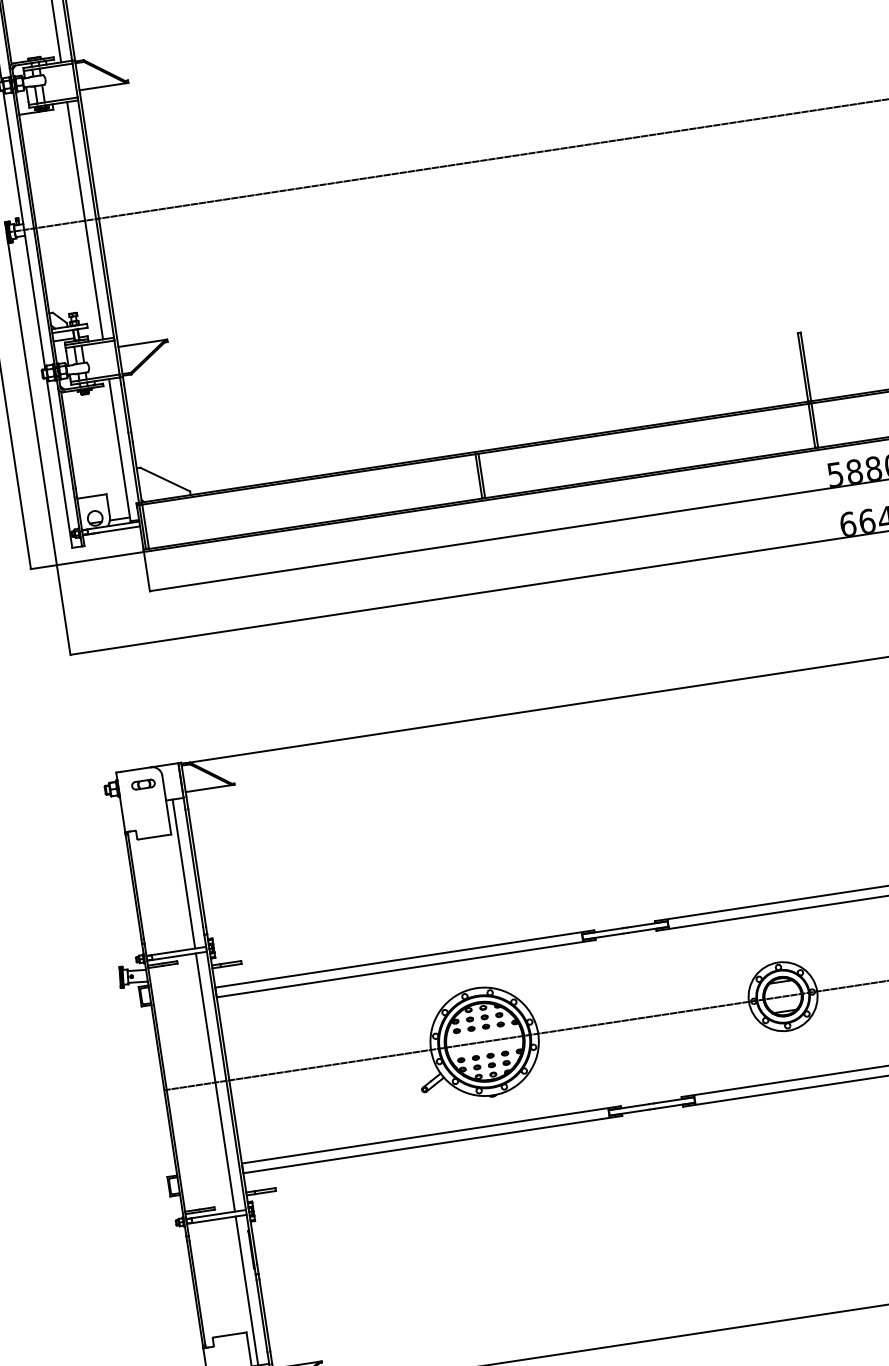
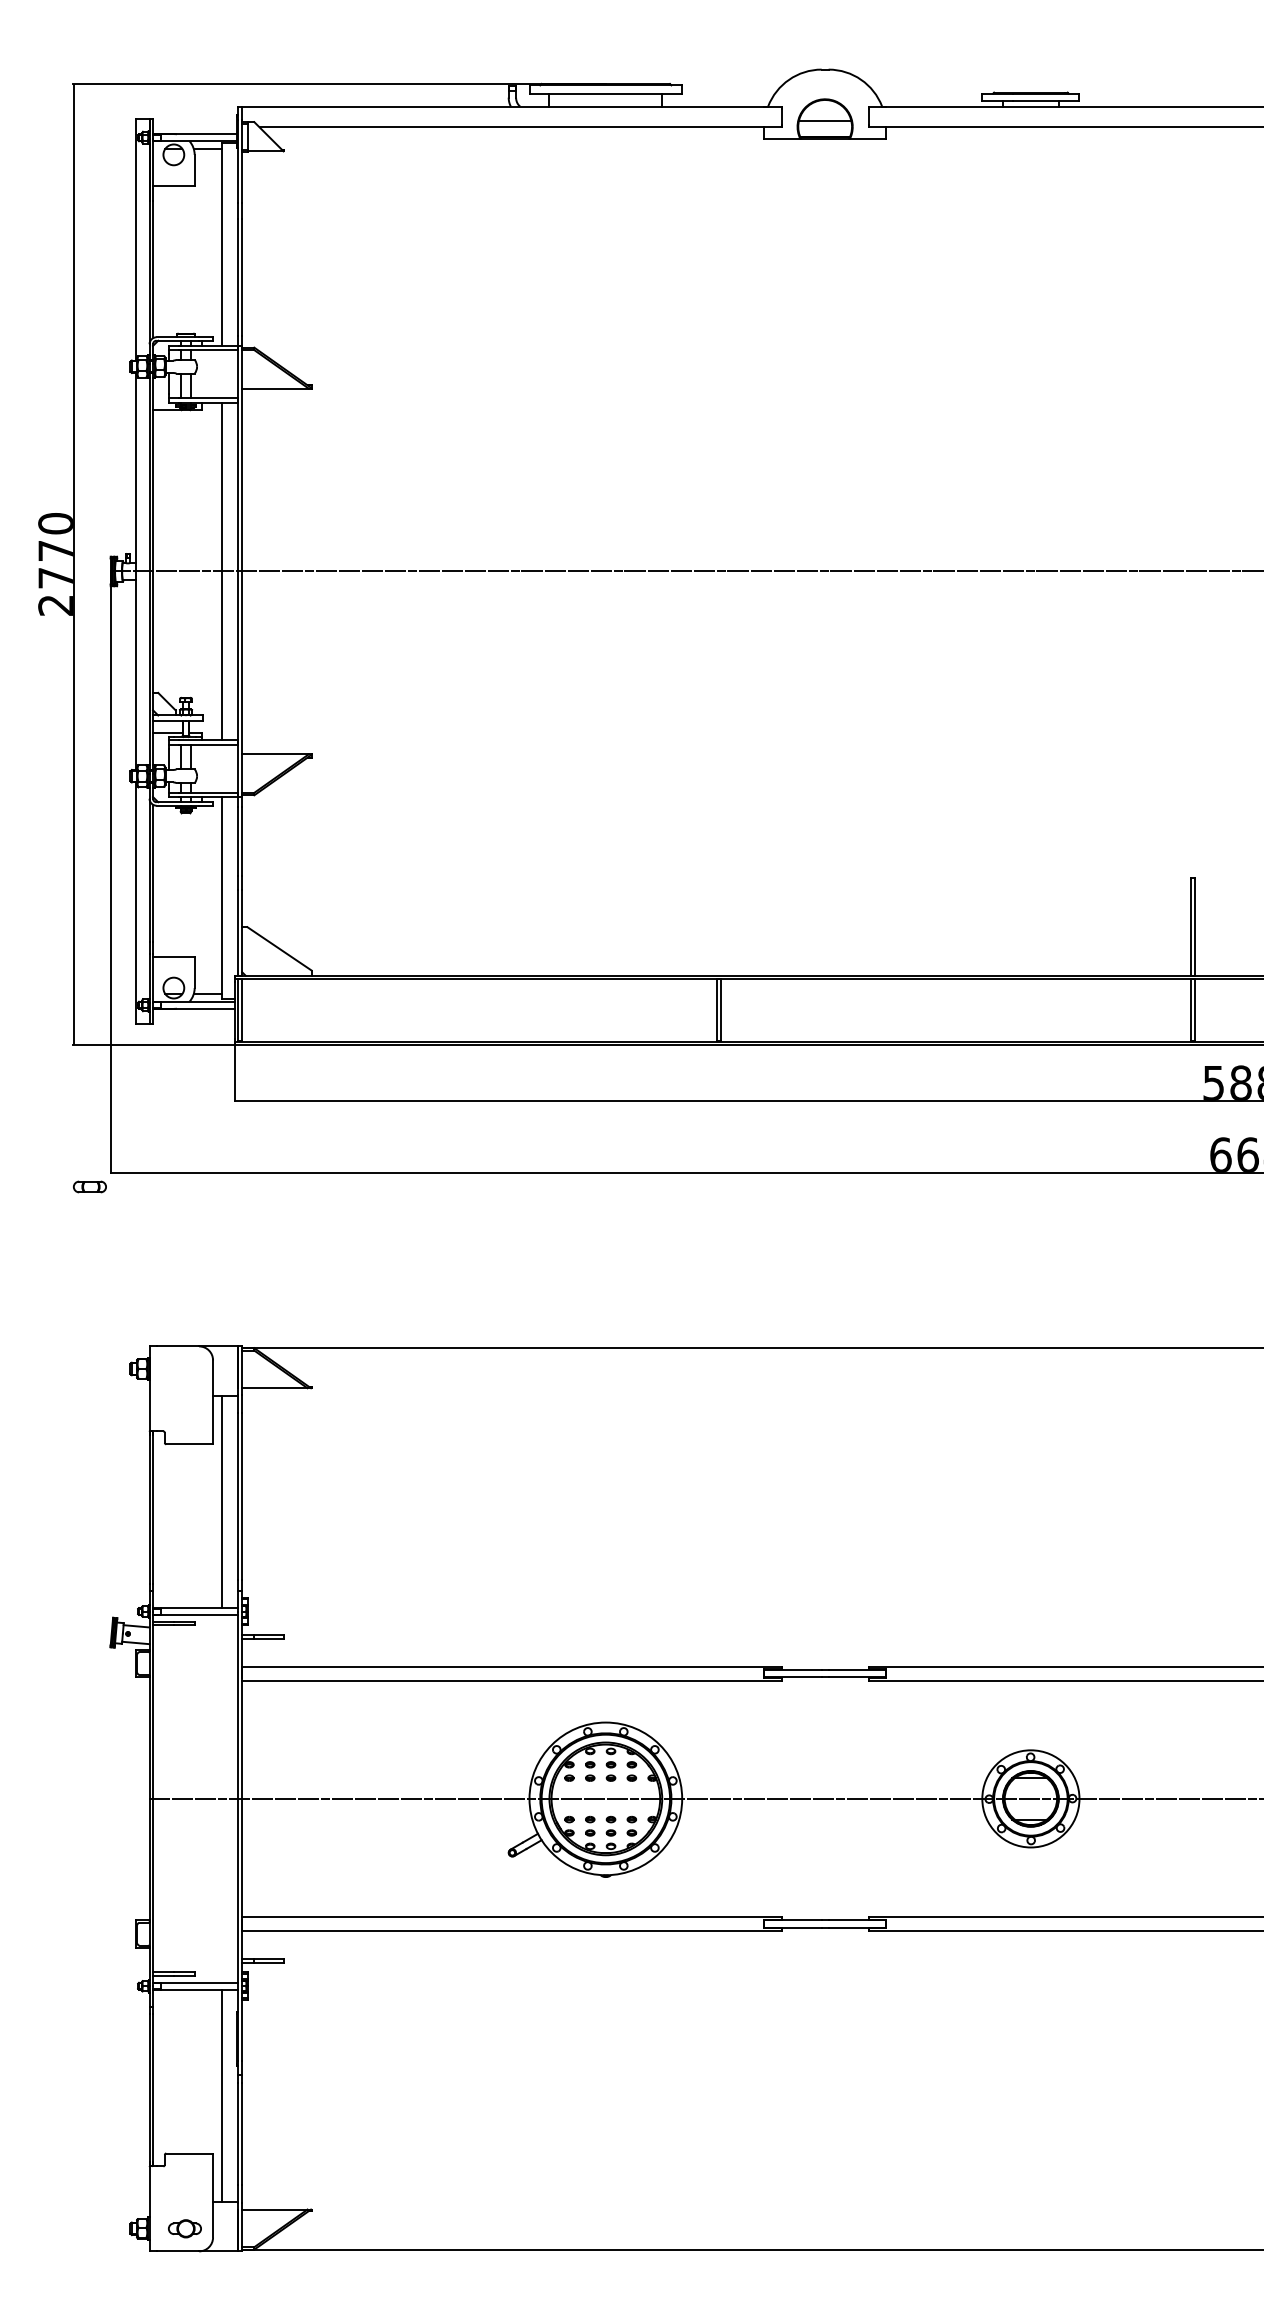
part: (143, 784) -> (89, 1186), moved
line: (215, 1082) -> (222, 1798), removed

